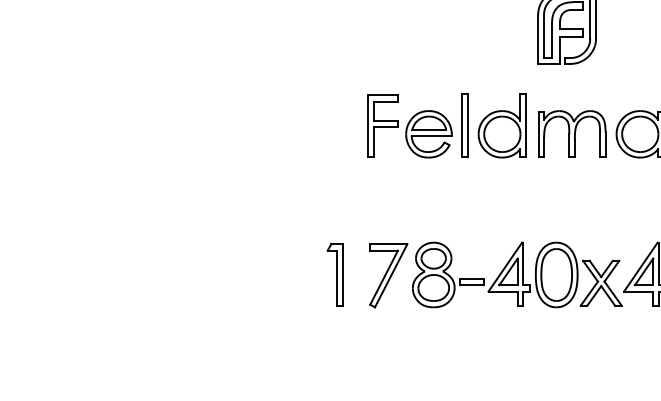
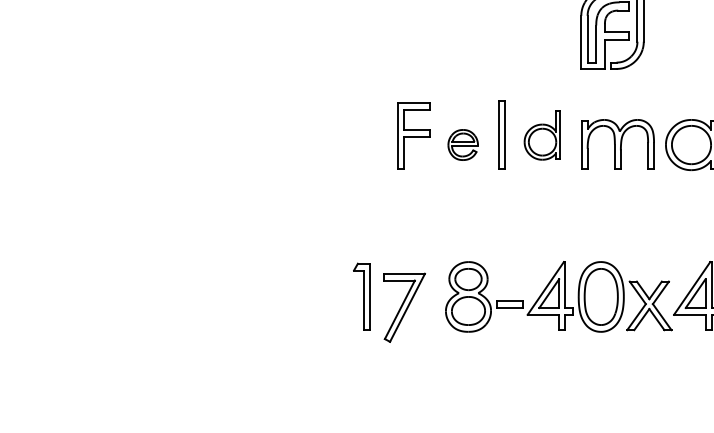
part: (502, 125) -> (542, 135), size x0.7
part: (428, 133) -> (462, 144), size x0.6
part: (388, 275) -> (404, 307), moved

